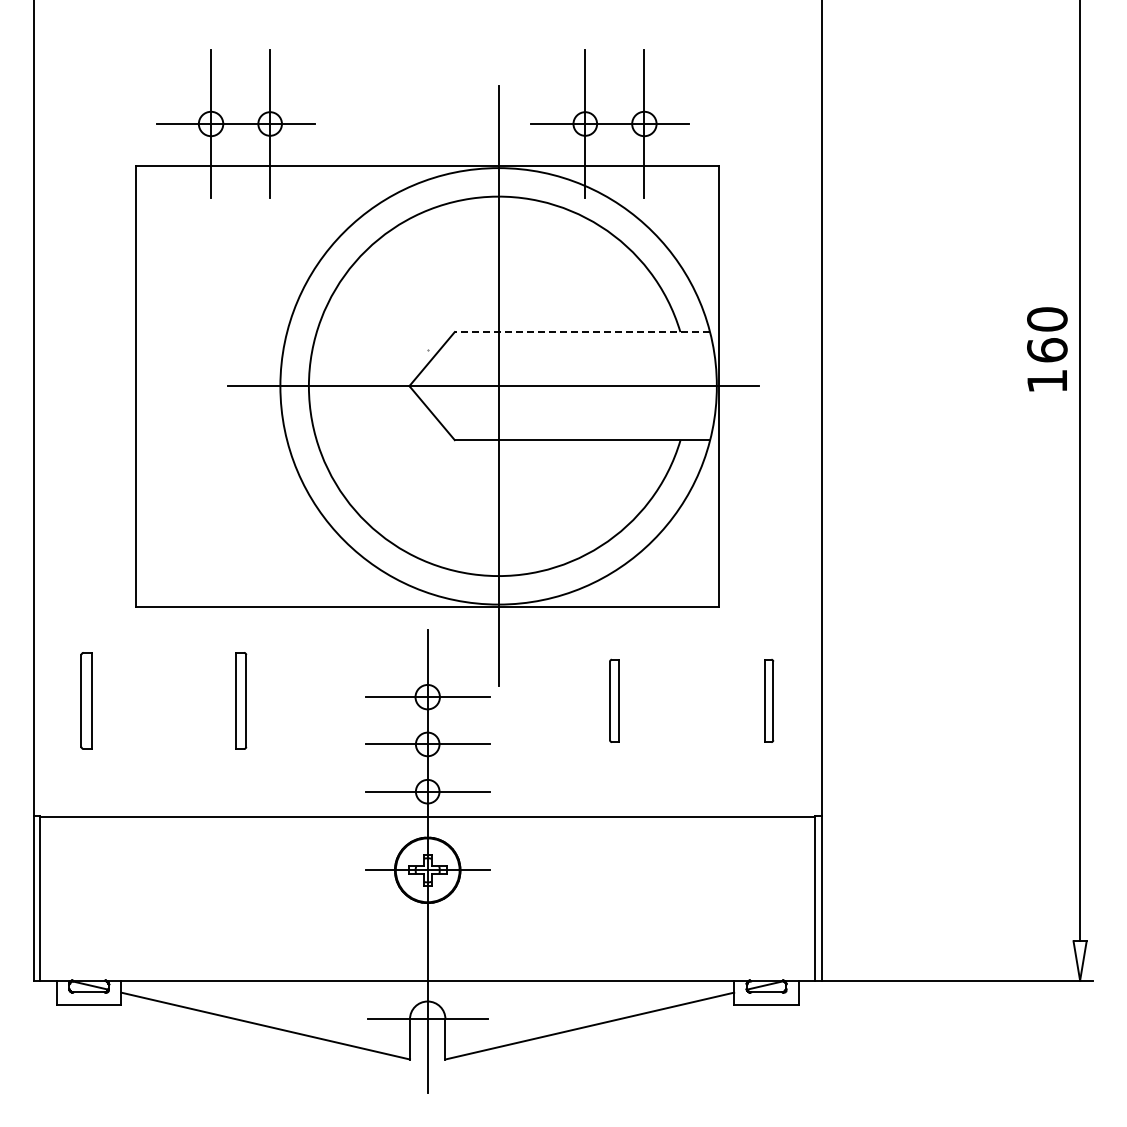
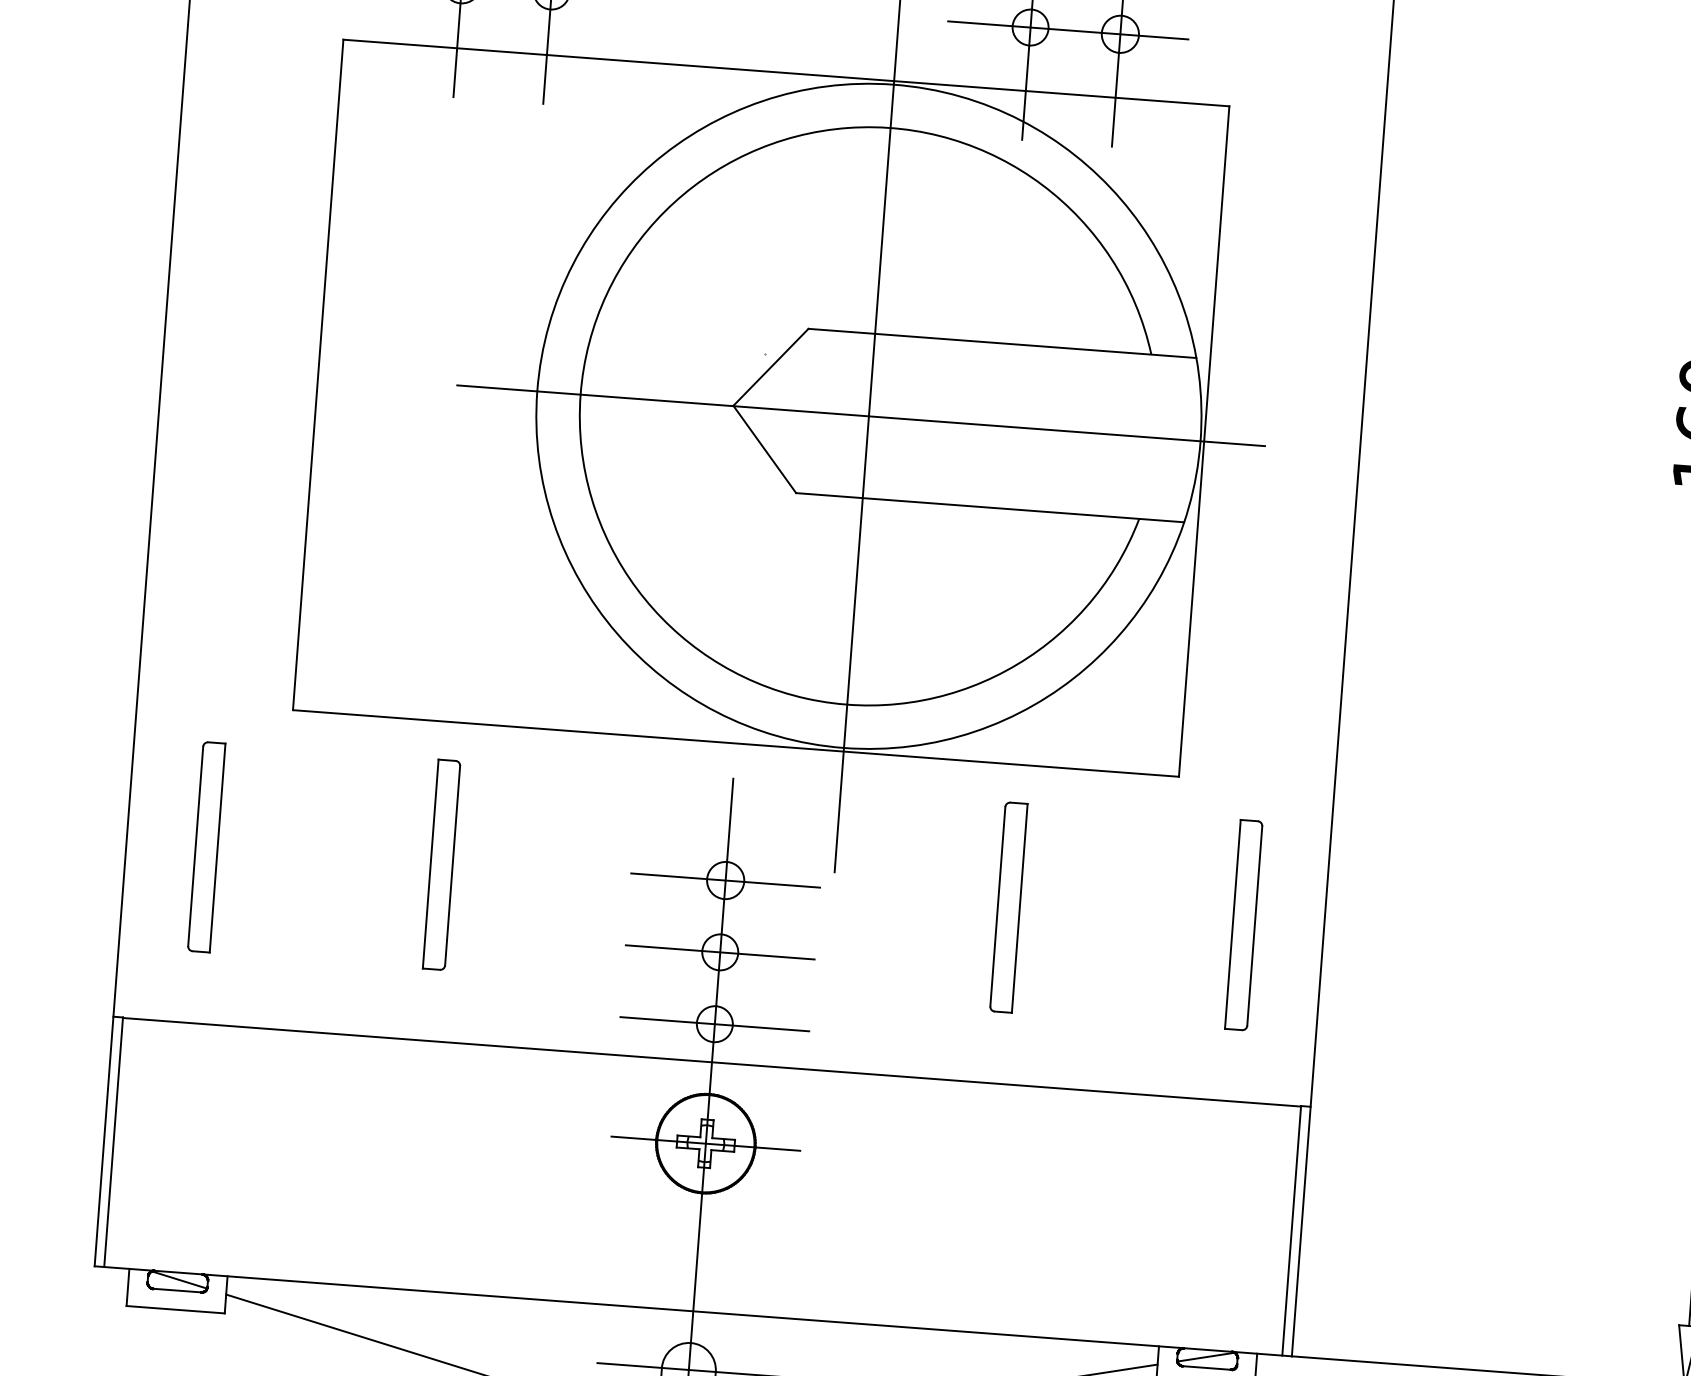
line: (582, 332) -> (1002, 344), dashed -> solid
part: (86, 700) -> (206, 846), size x1.43
part: (241, 700) -> (442, 864), size x1.43
part: (614, 700) -> (1009, 906), size x1.67
part: (768, 700) -> (1243, 924), size x1.67

